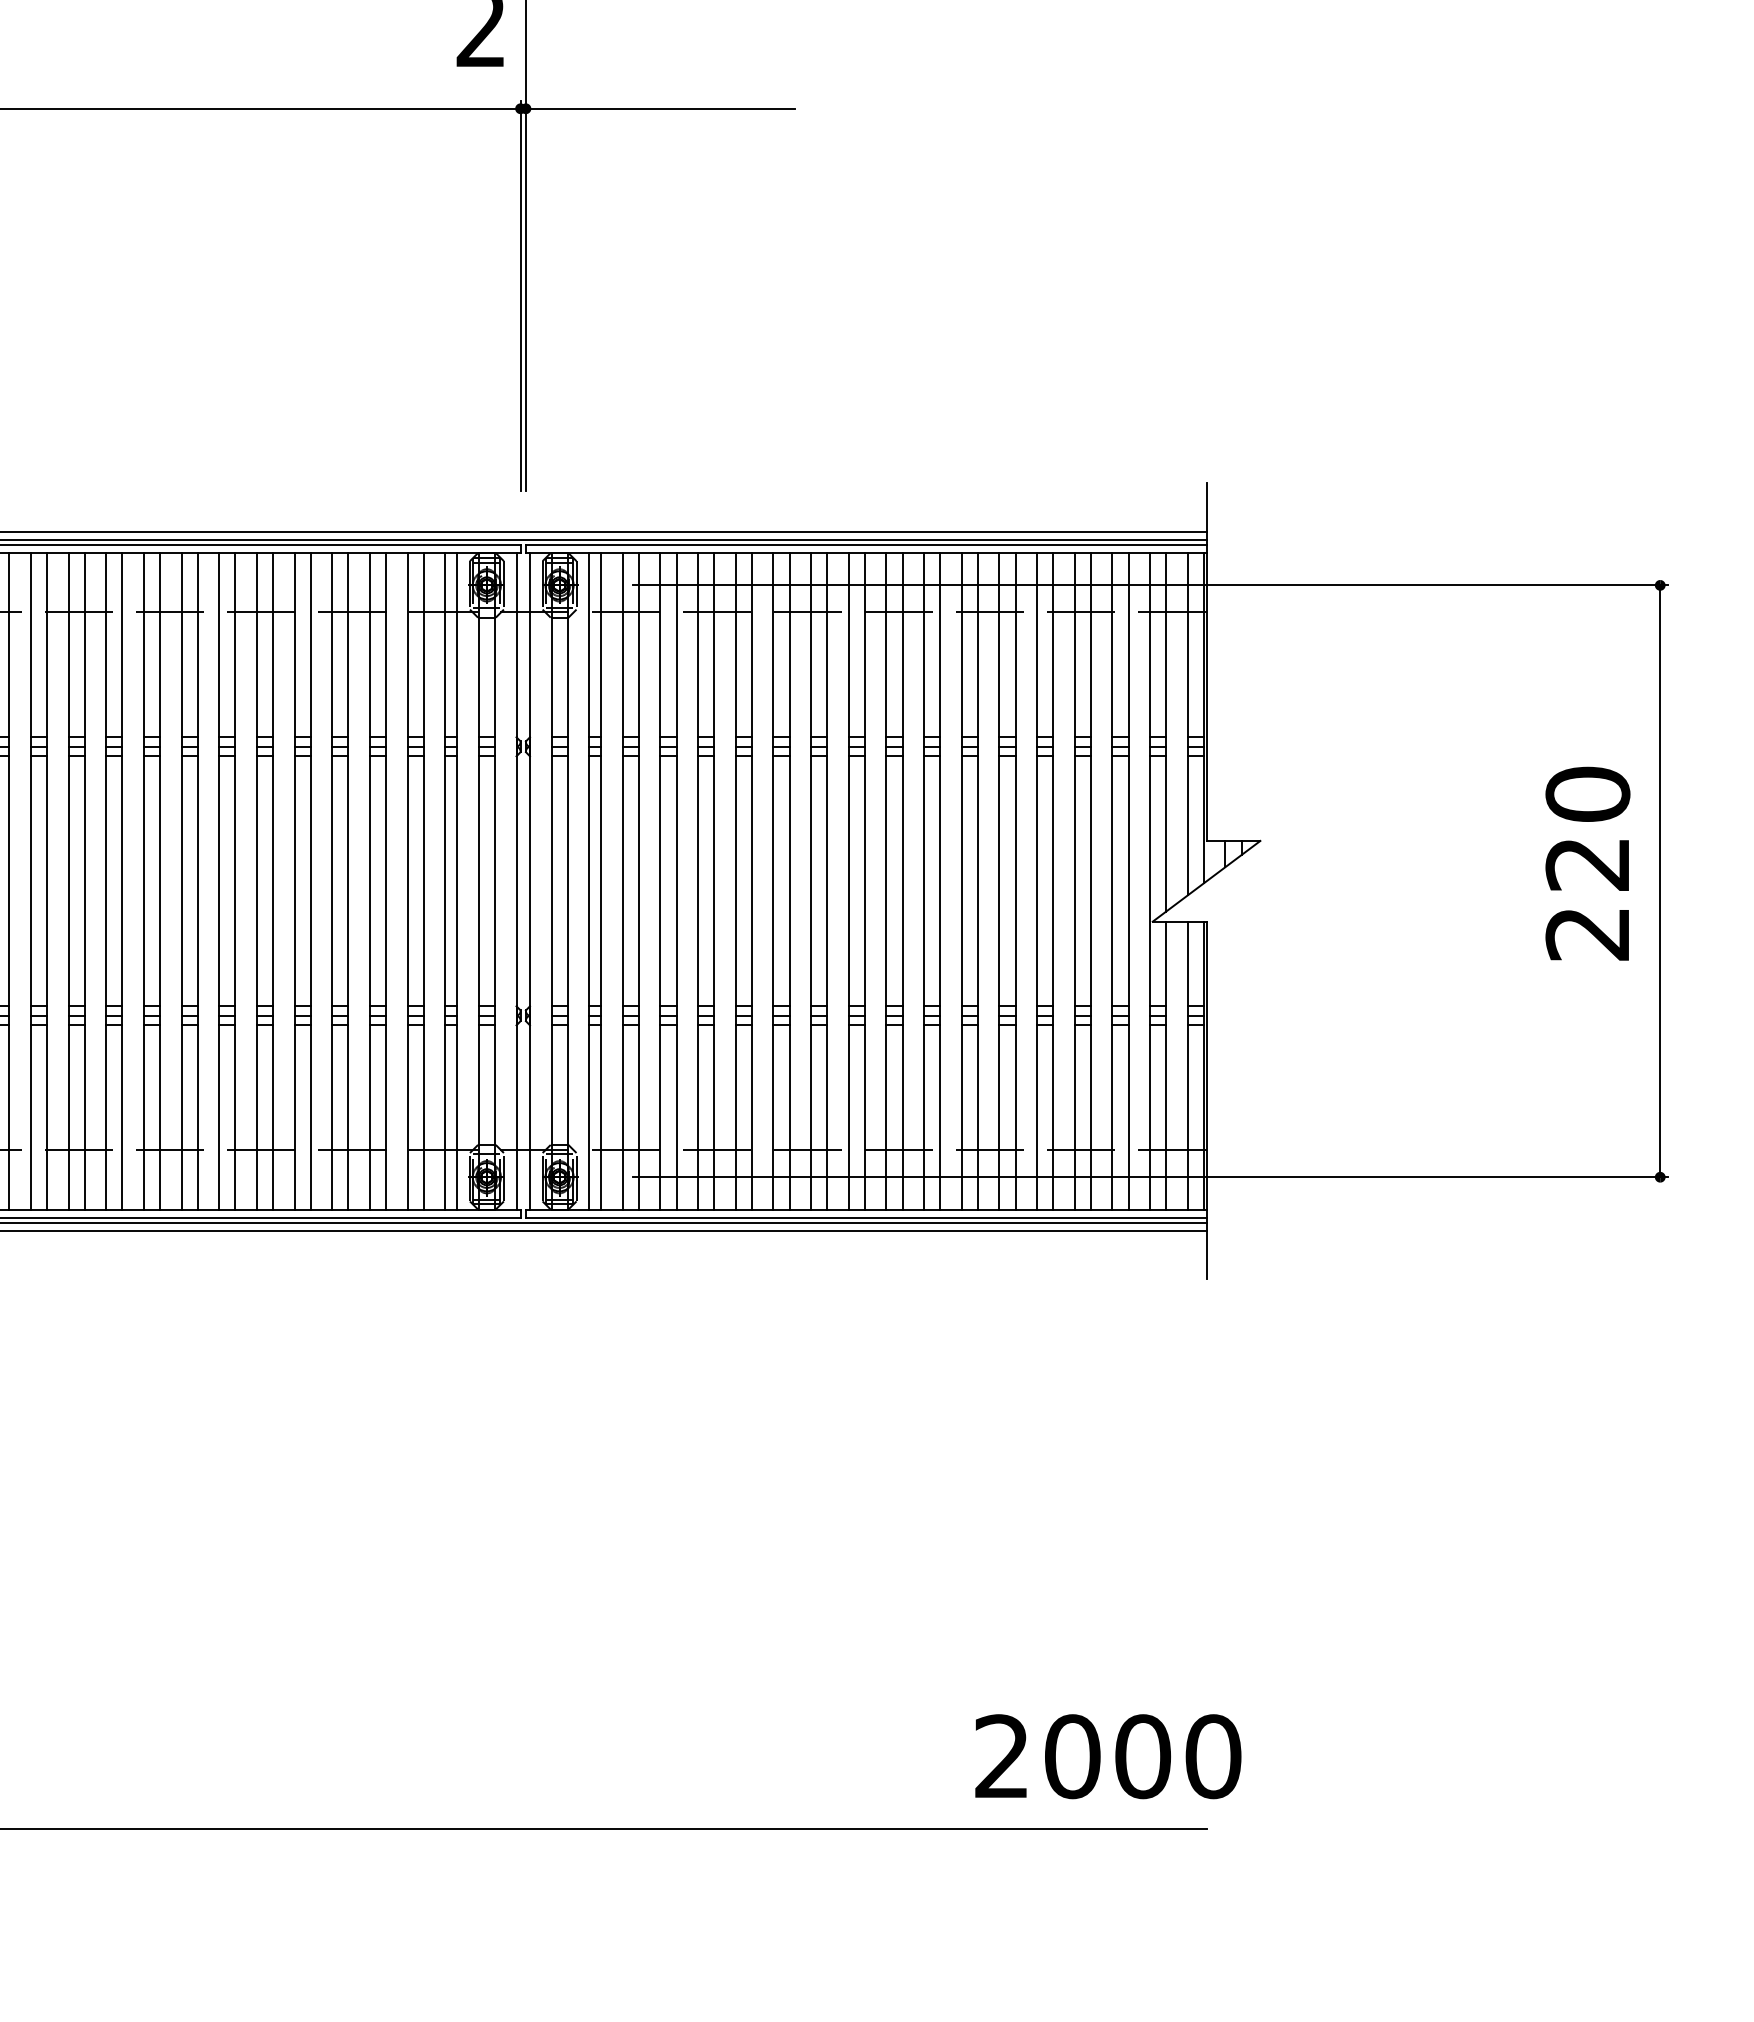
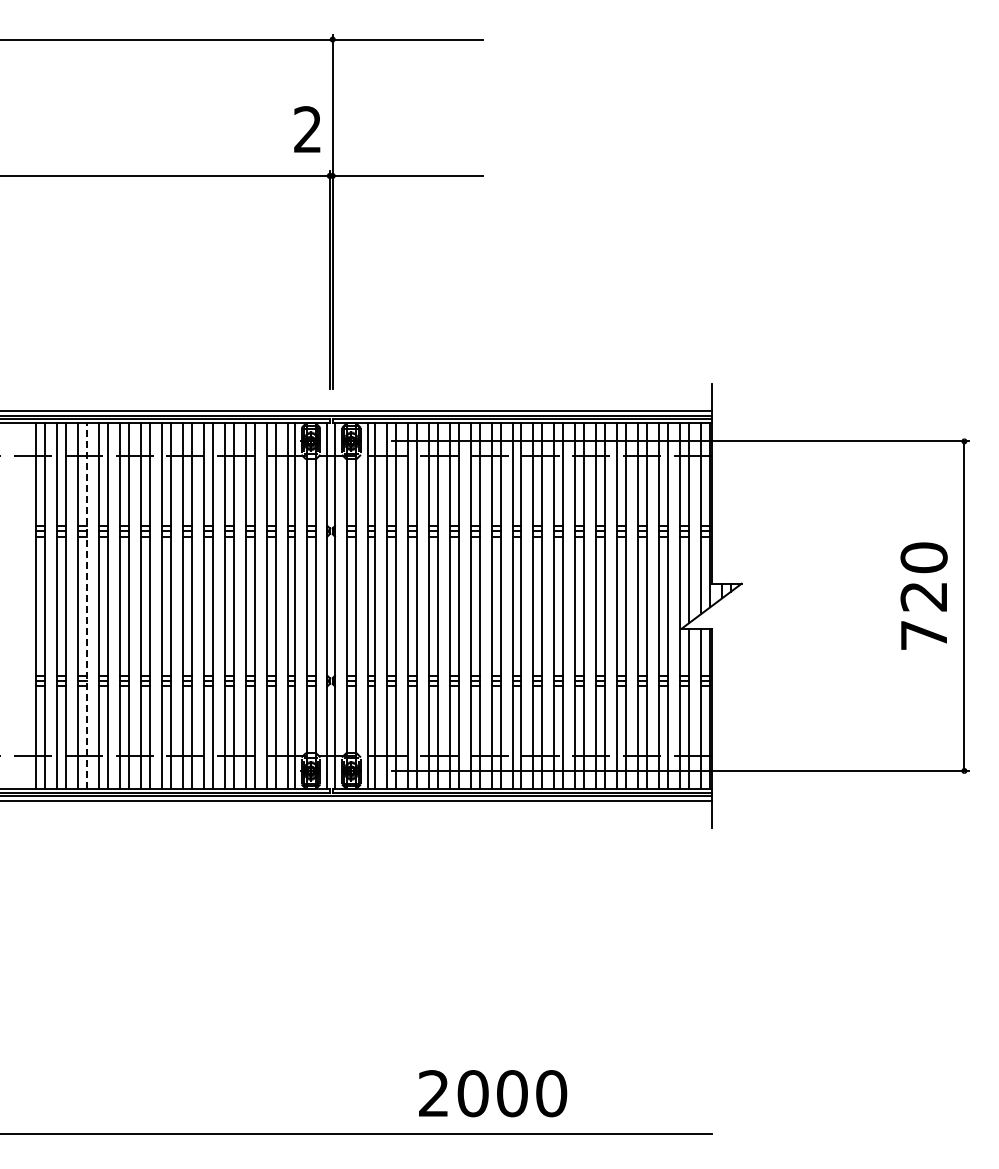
line: (85, 881) -> (87, 606), solid -> dashed
text: (1586, 933) -> (923, 635), 220 -> 720
text: (1109, 1756) -> (493, 1093), moved

